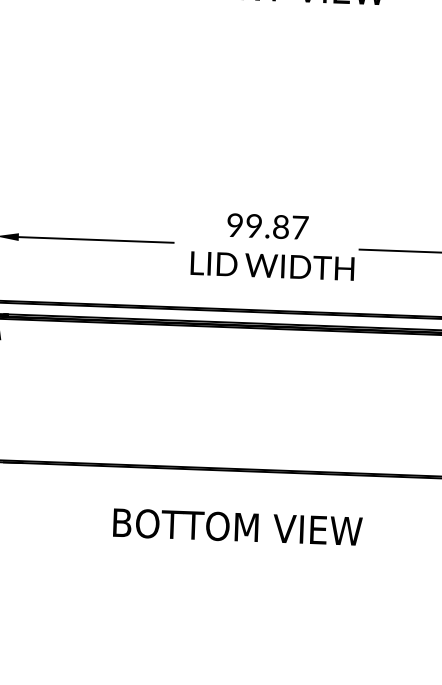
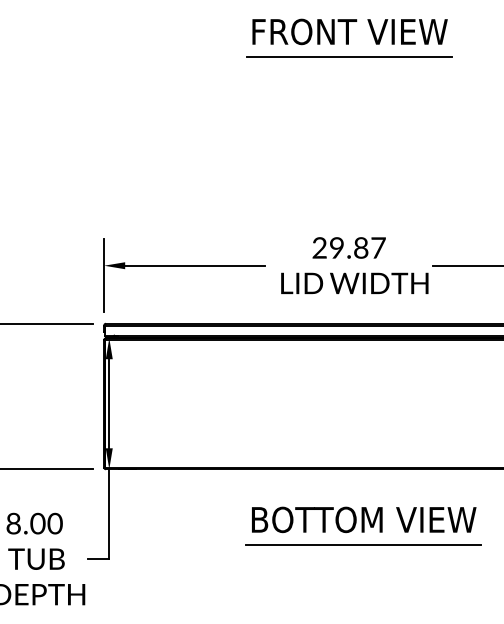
line: (275, 15) -> (349, 57), added
text: (234, 225) -> (319, 248), 99.87 -> 29.87
text: (238, 526) -> (364, 519), moved
line: (271, 556) -> (363, 545), added

